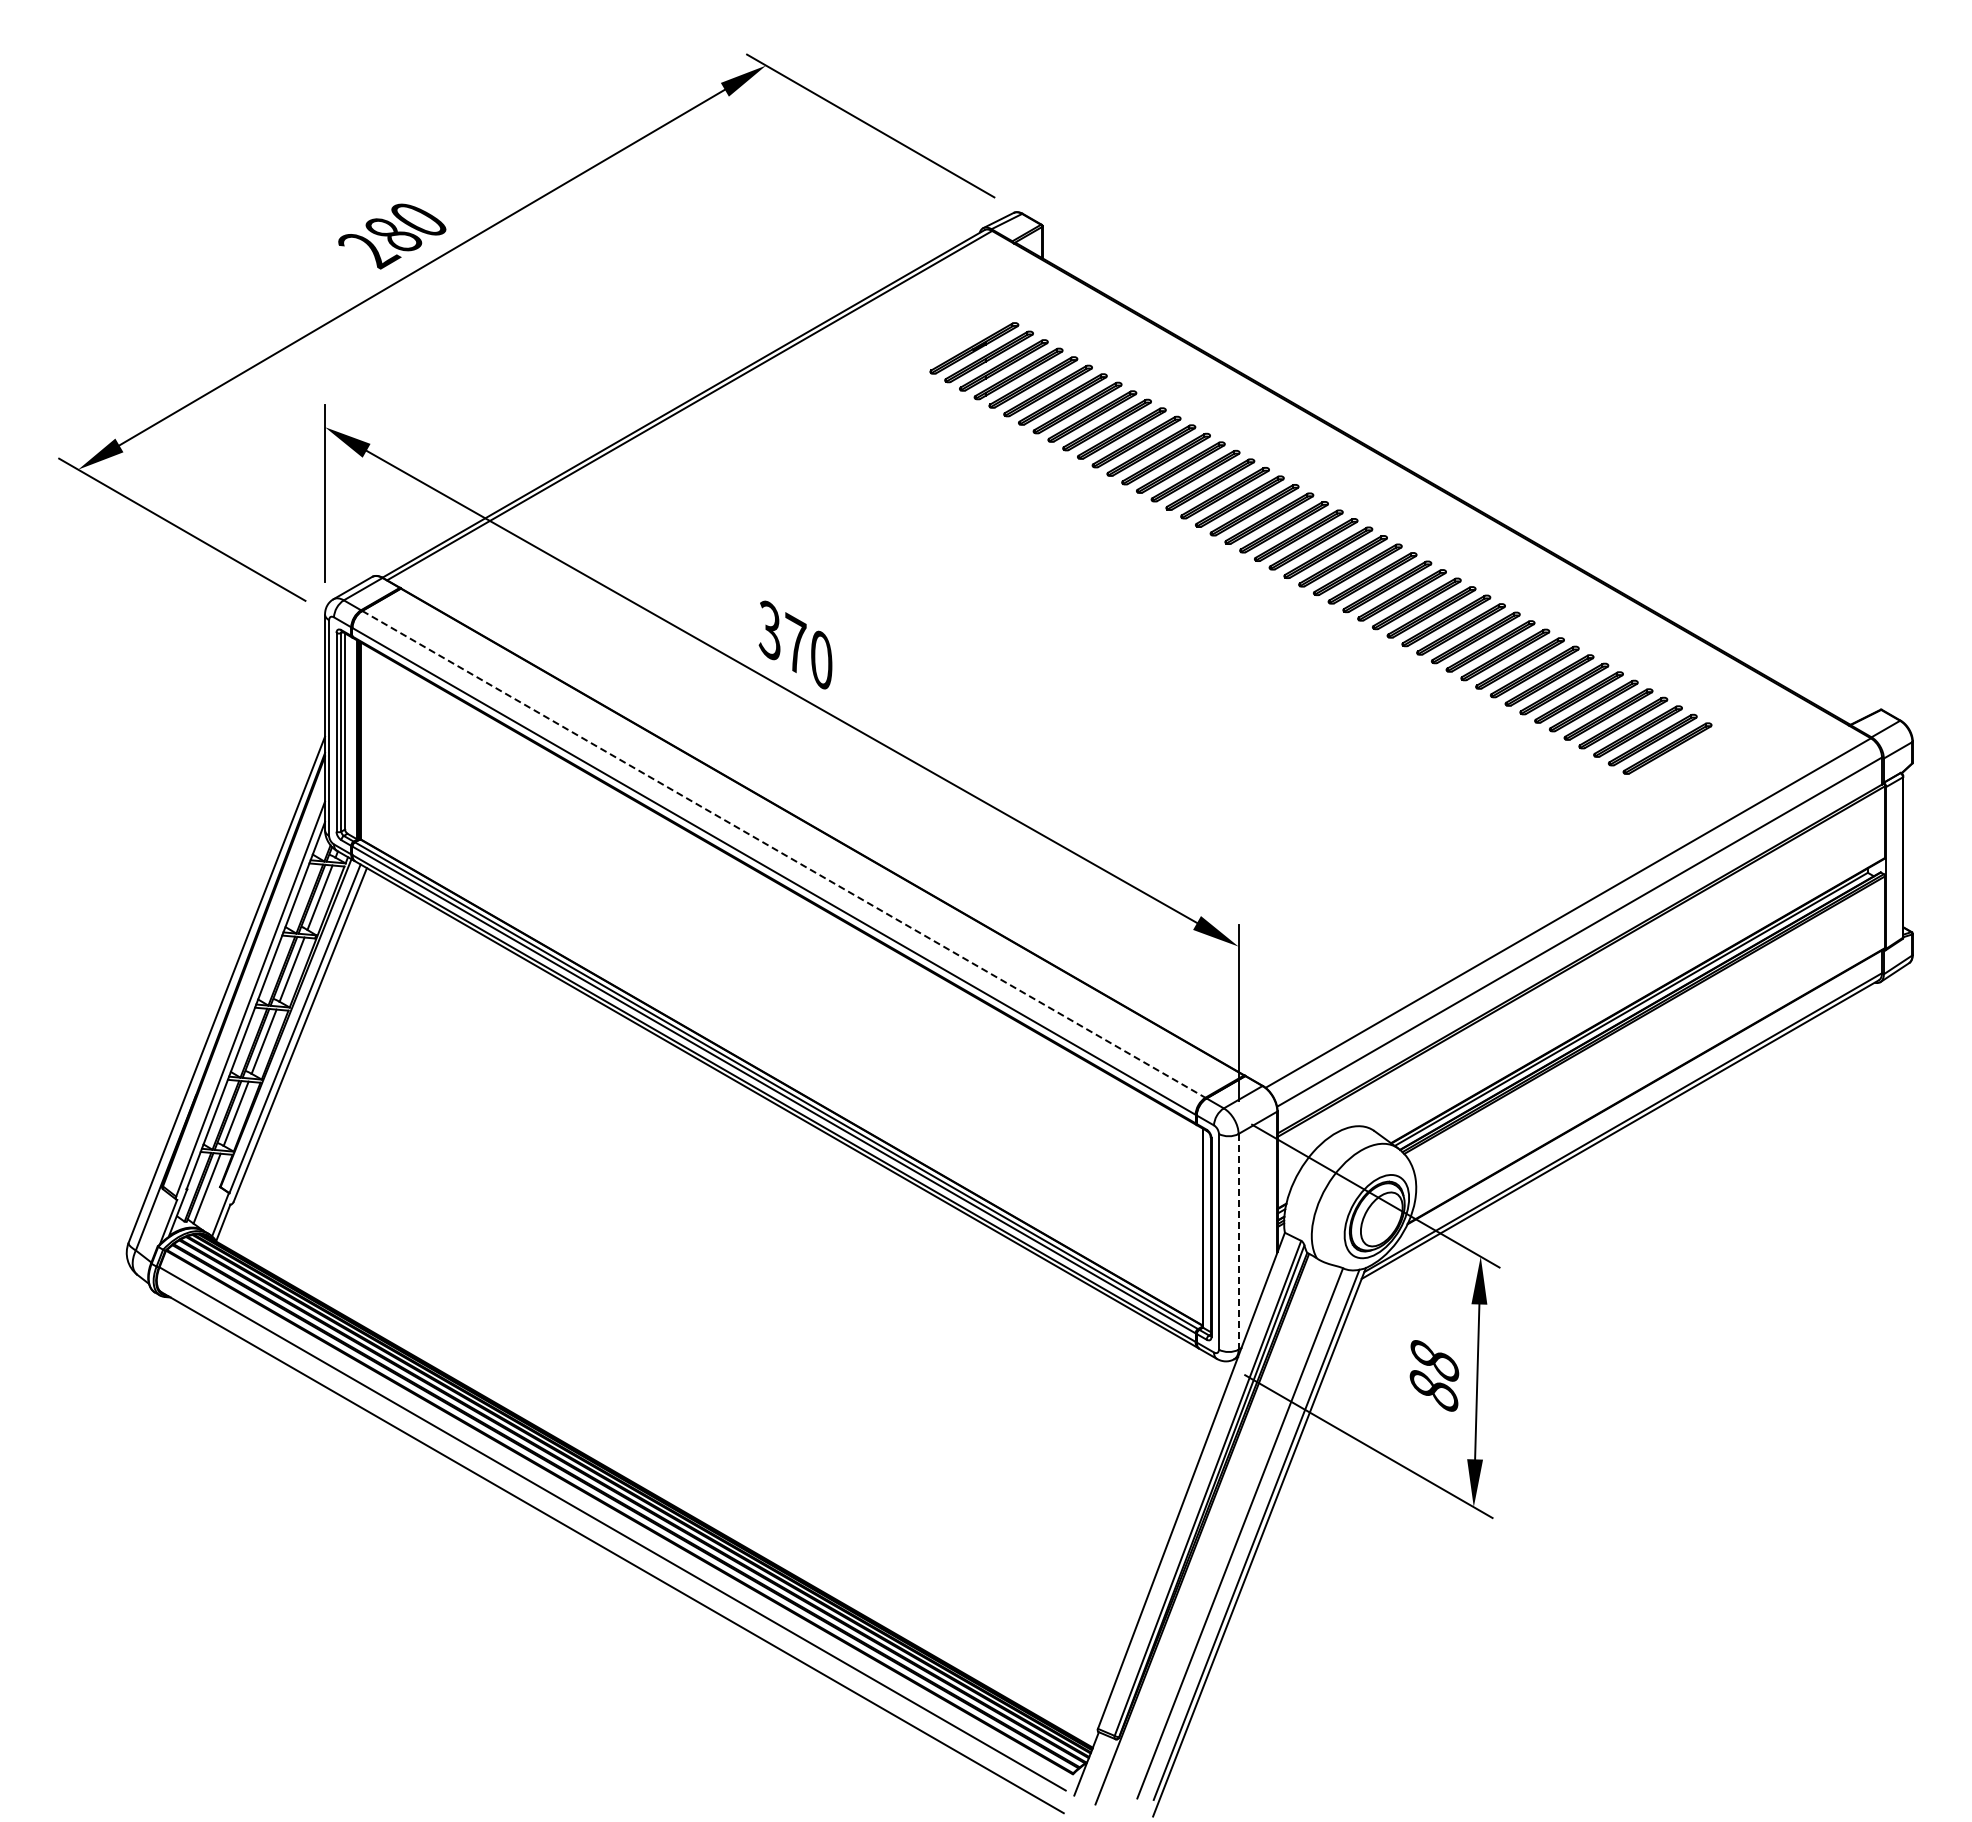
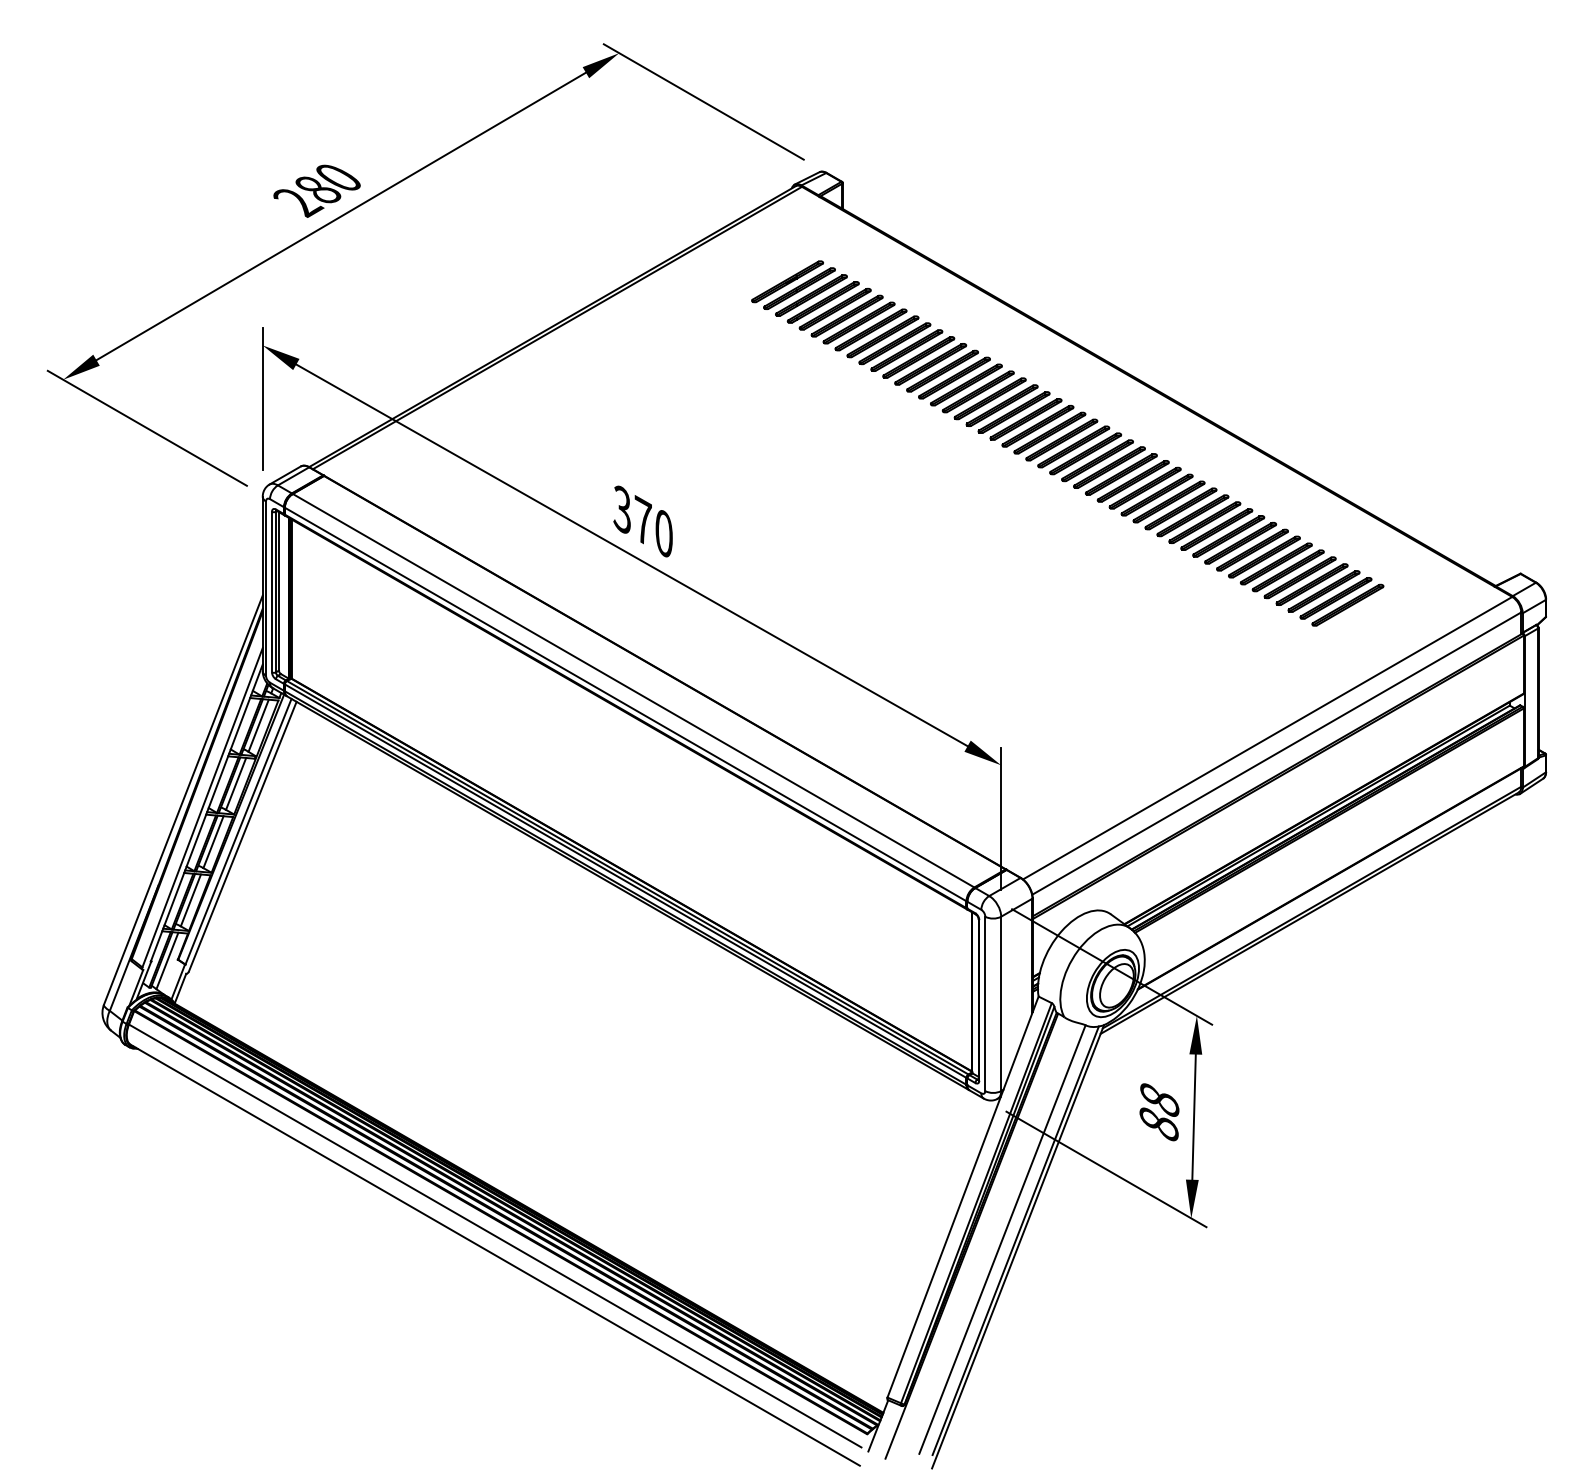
line: (783, 854) -> (633, 690), dashed -> solid
line: (1238, 1241) -> (1001, 1003), dashed -> solid

